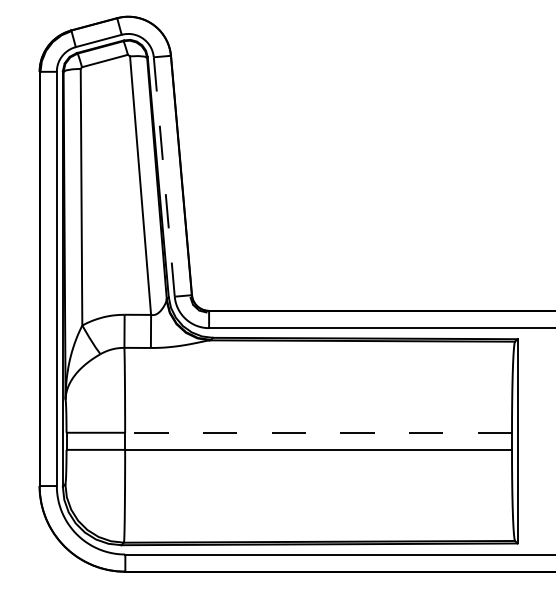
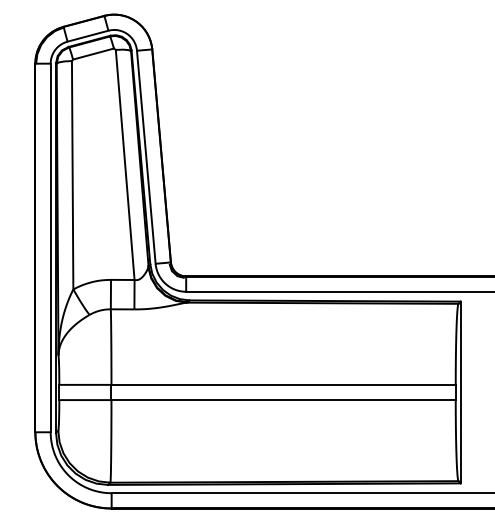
line: (164, 177) -> (146, 157), dashed -> solid
line: (318, 432) -> (283, 384), dashed -> solid

